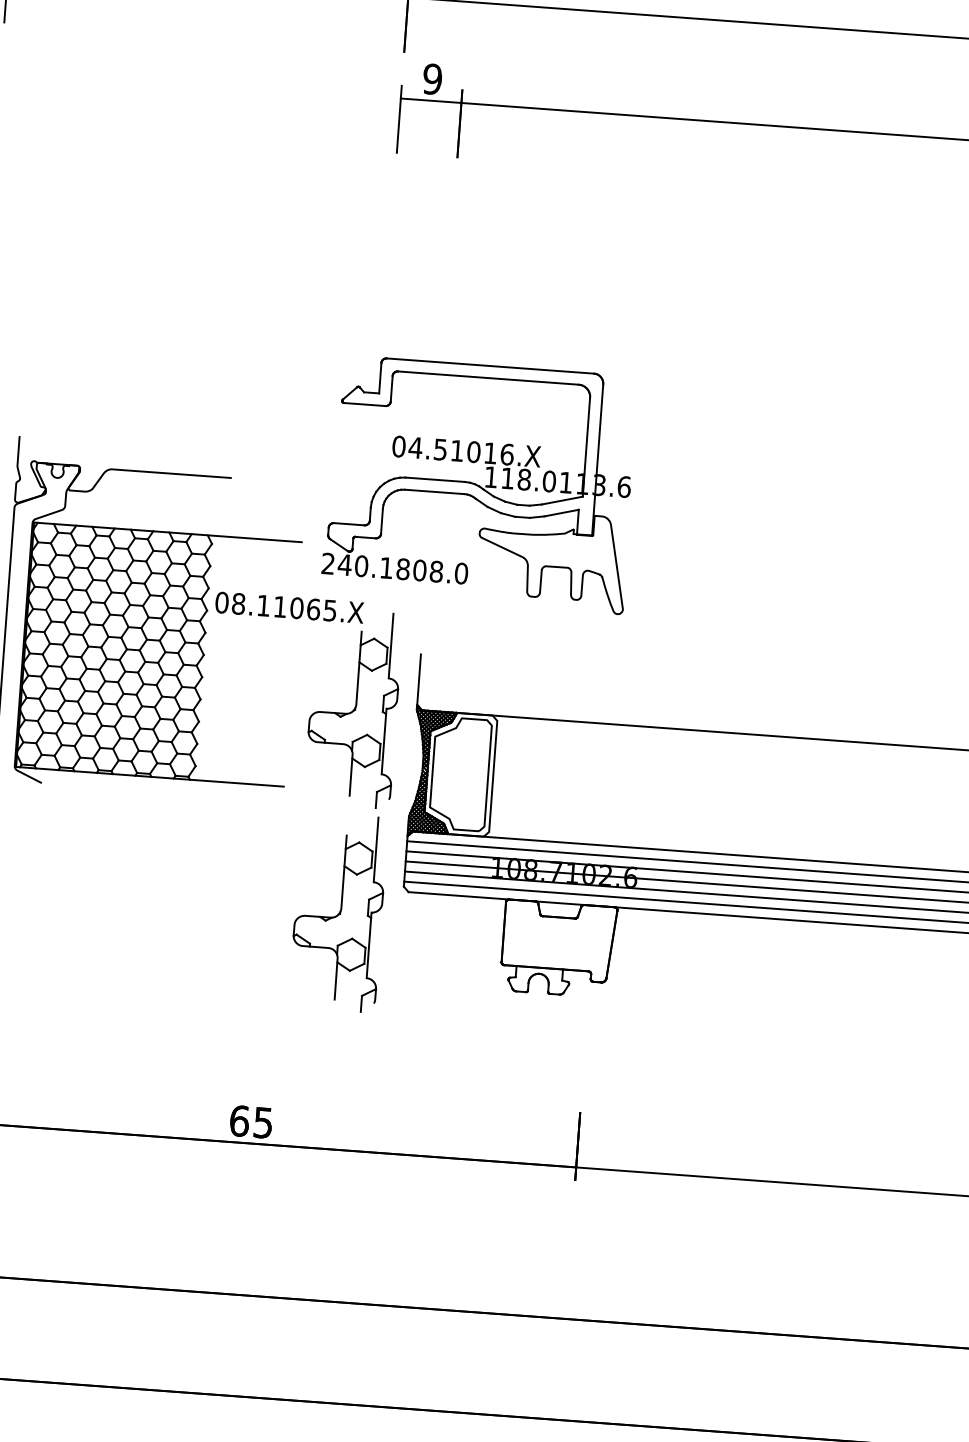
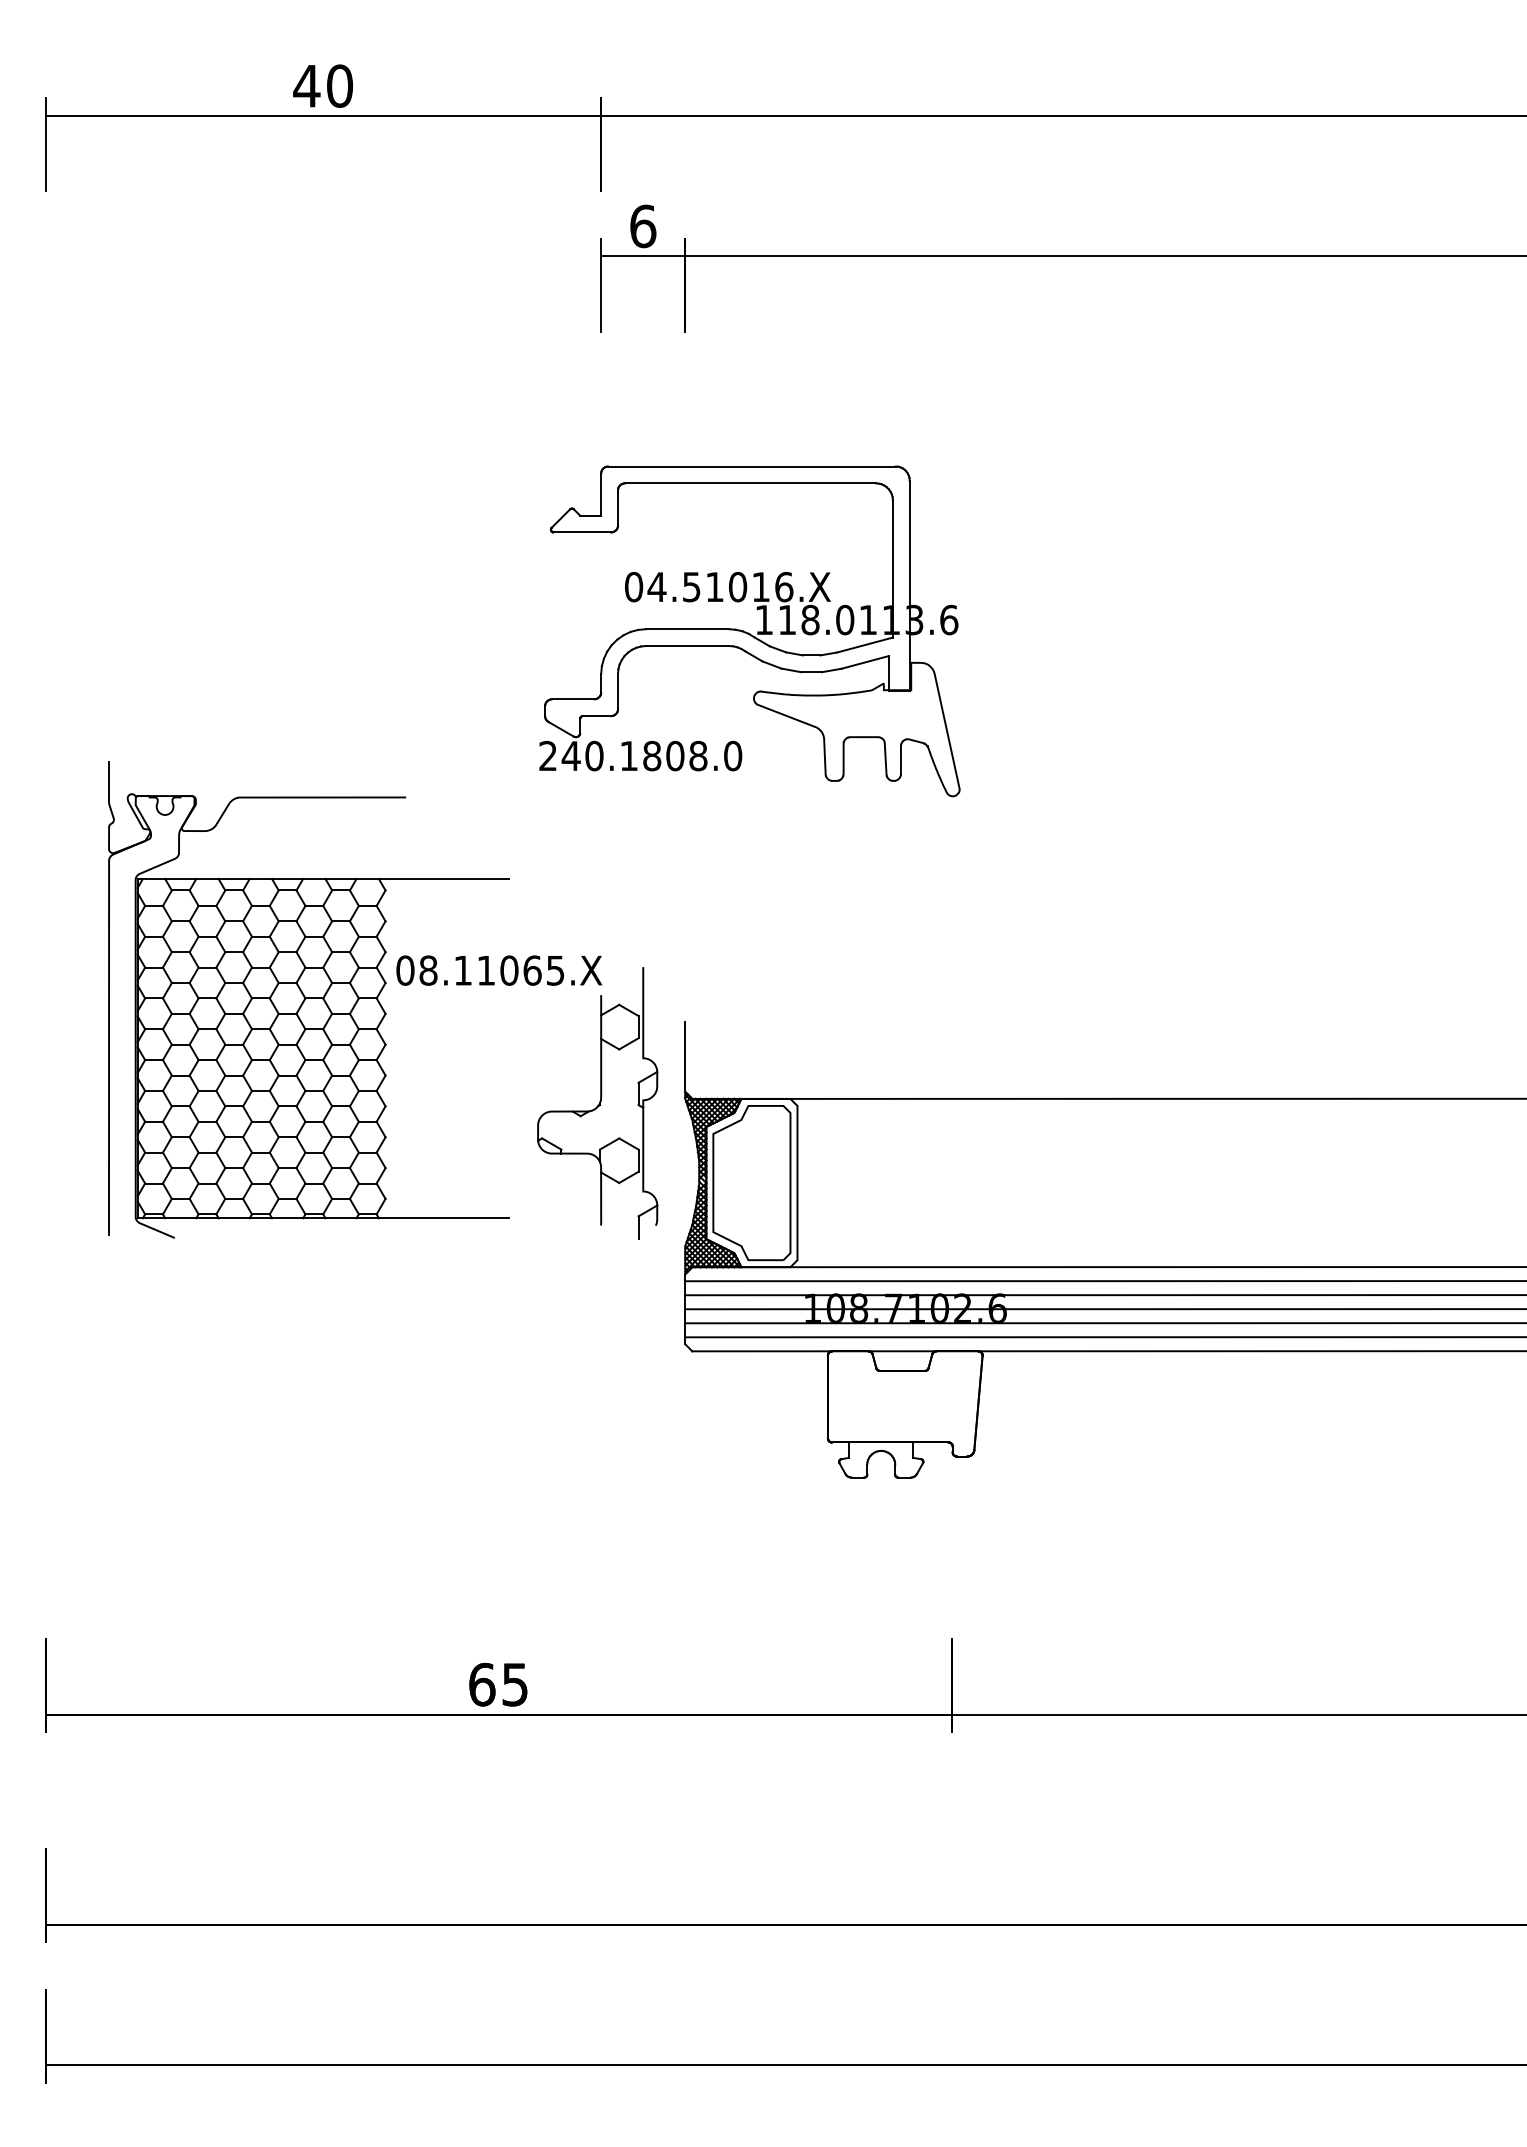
text: (432, 79) -> (643, 226), 9 -> 6
part: (479, 484) -> (749, 631), moved
part: (338, 912) -> (597, 1386), removed

